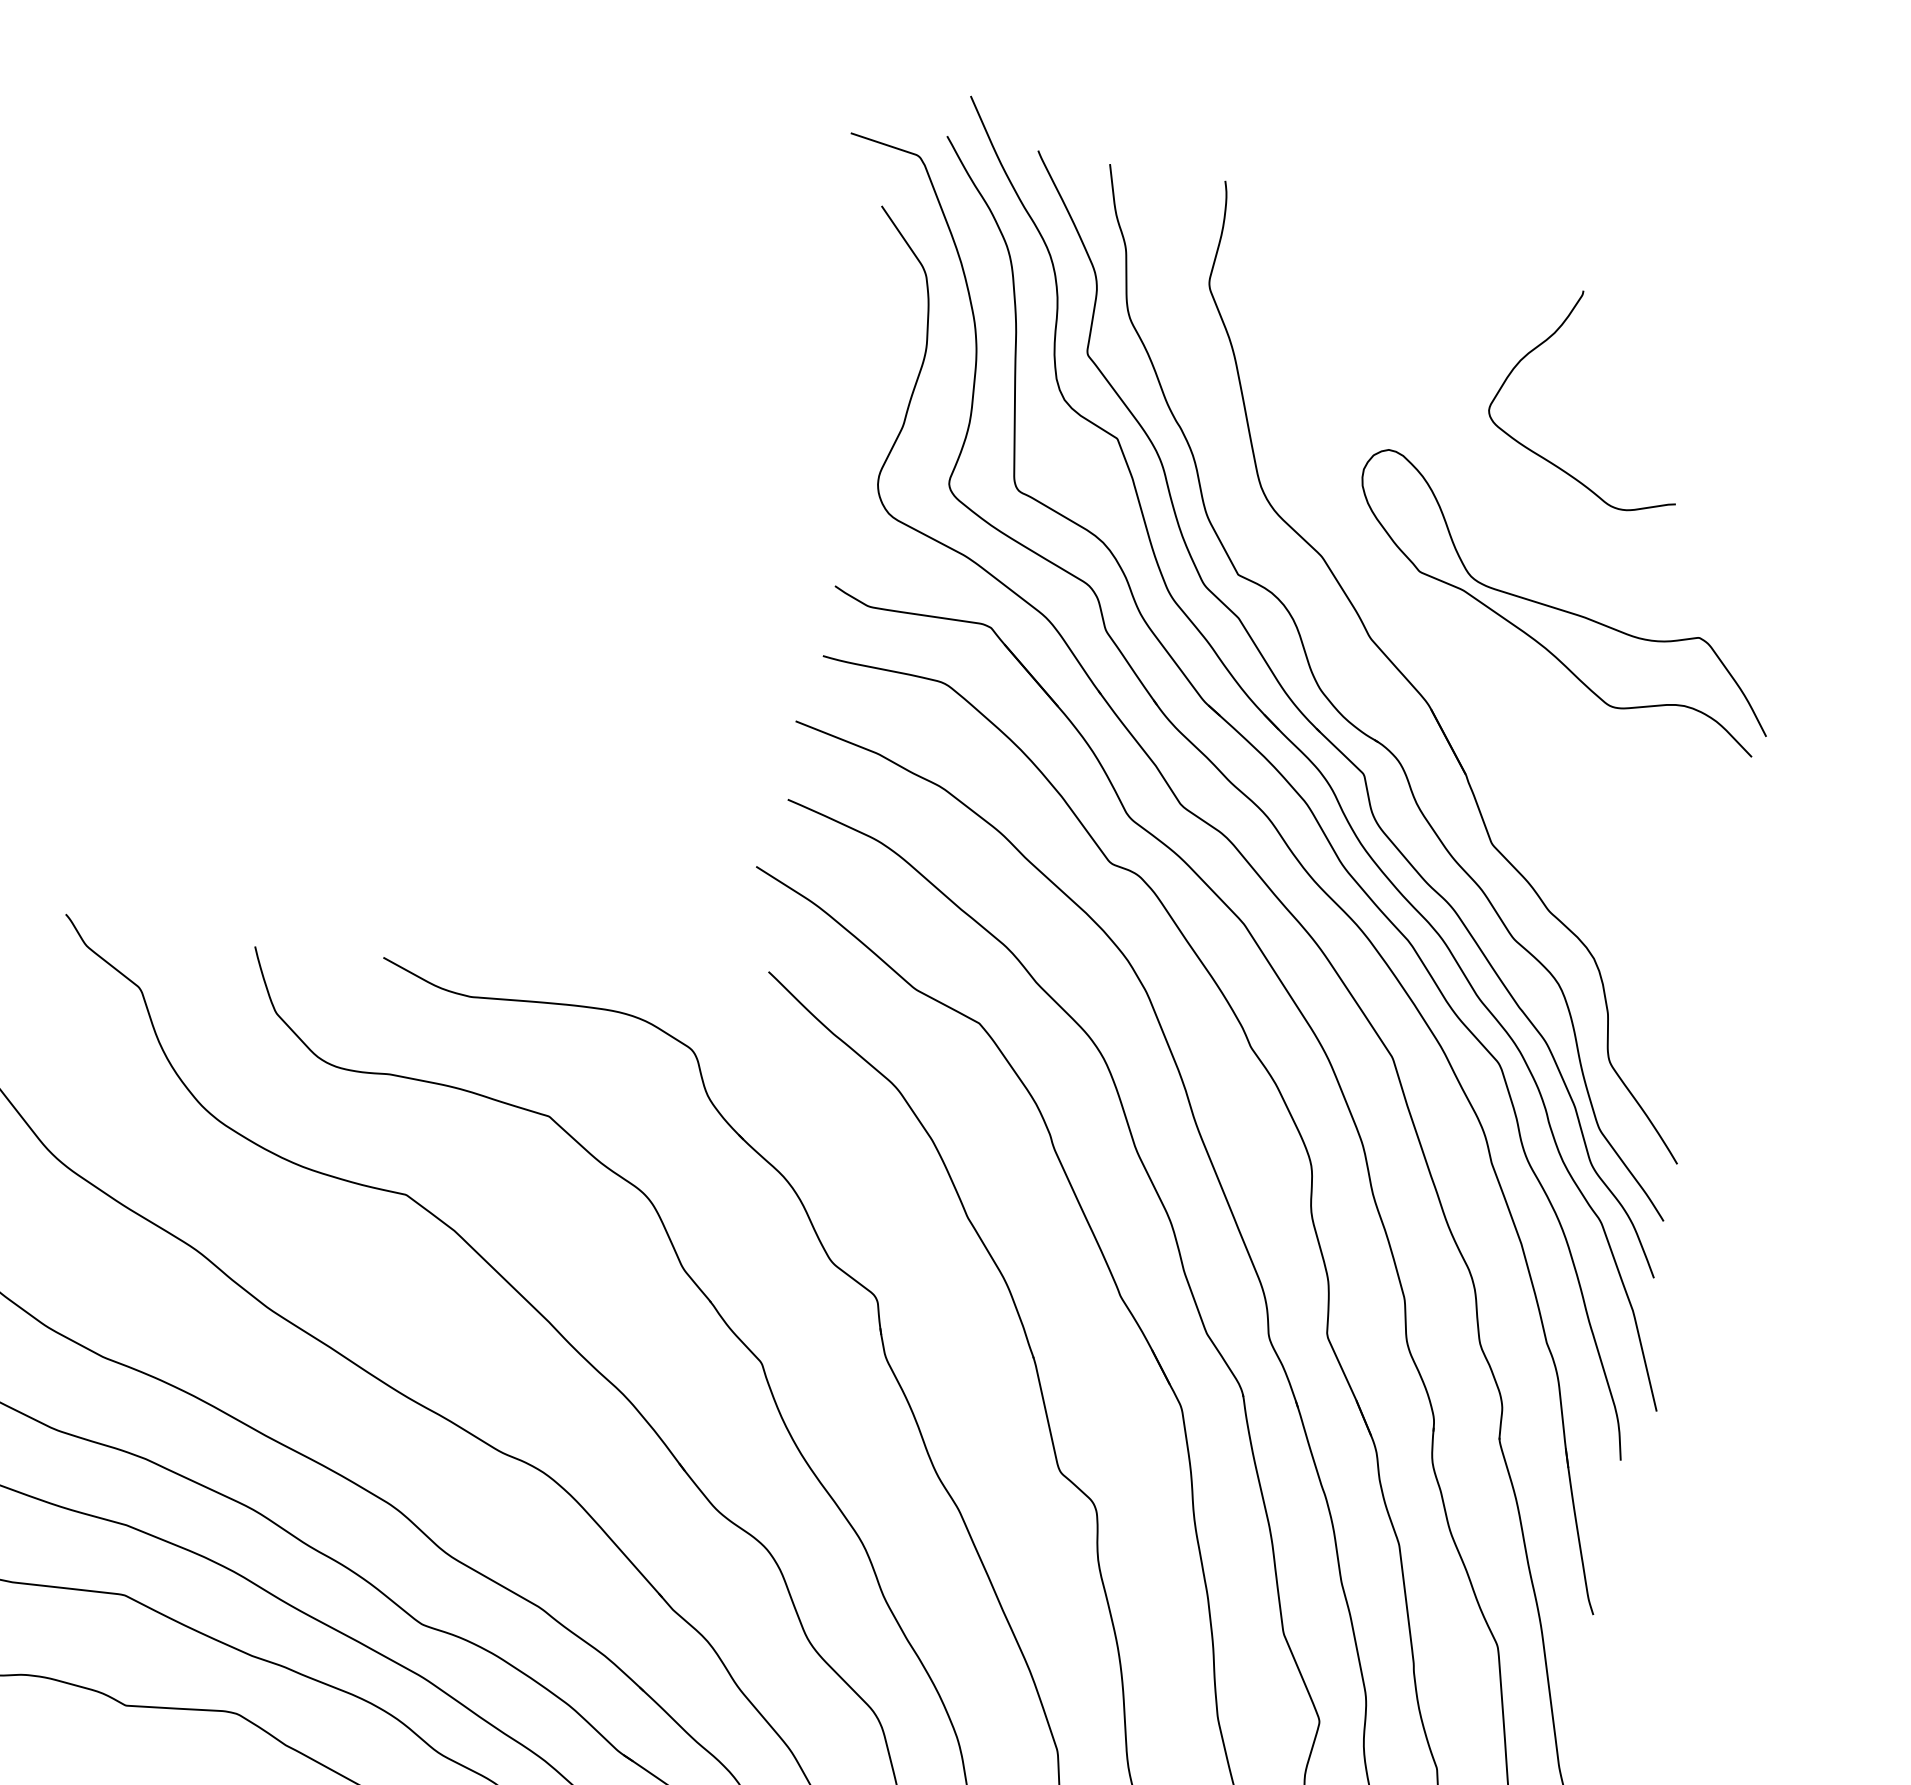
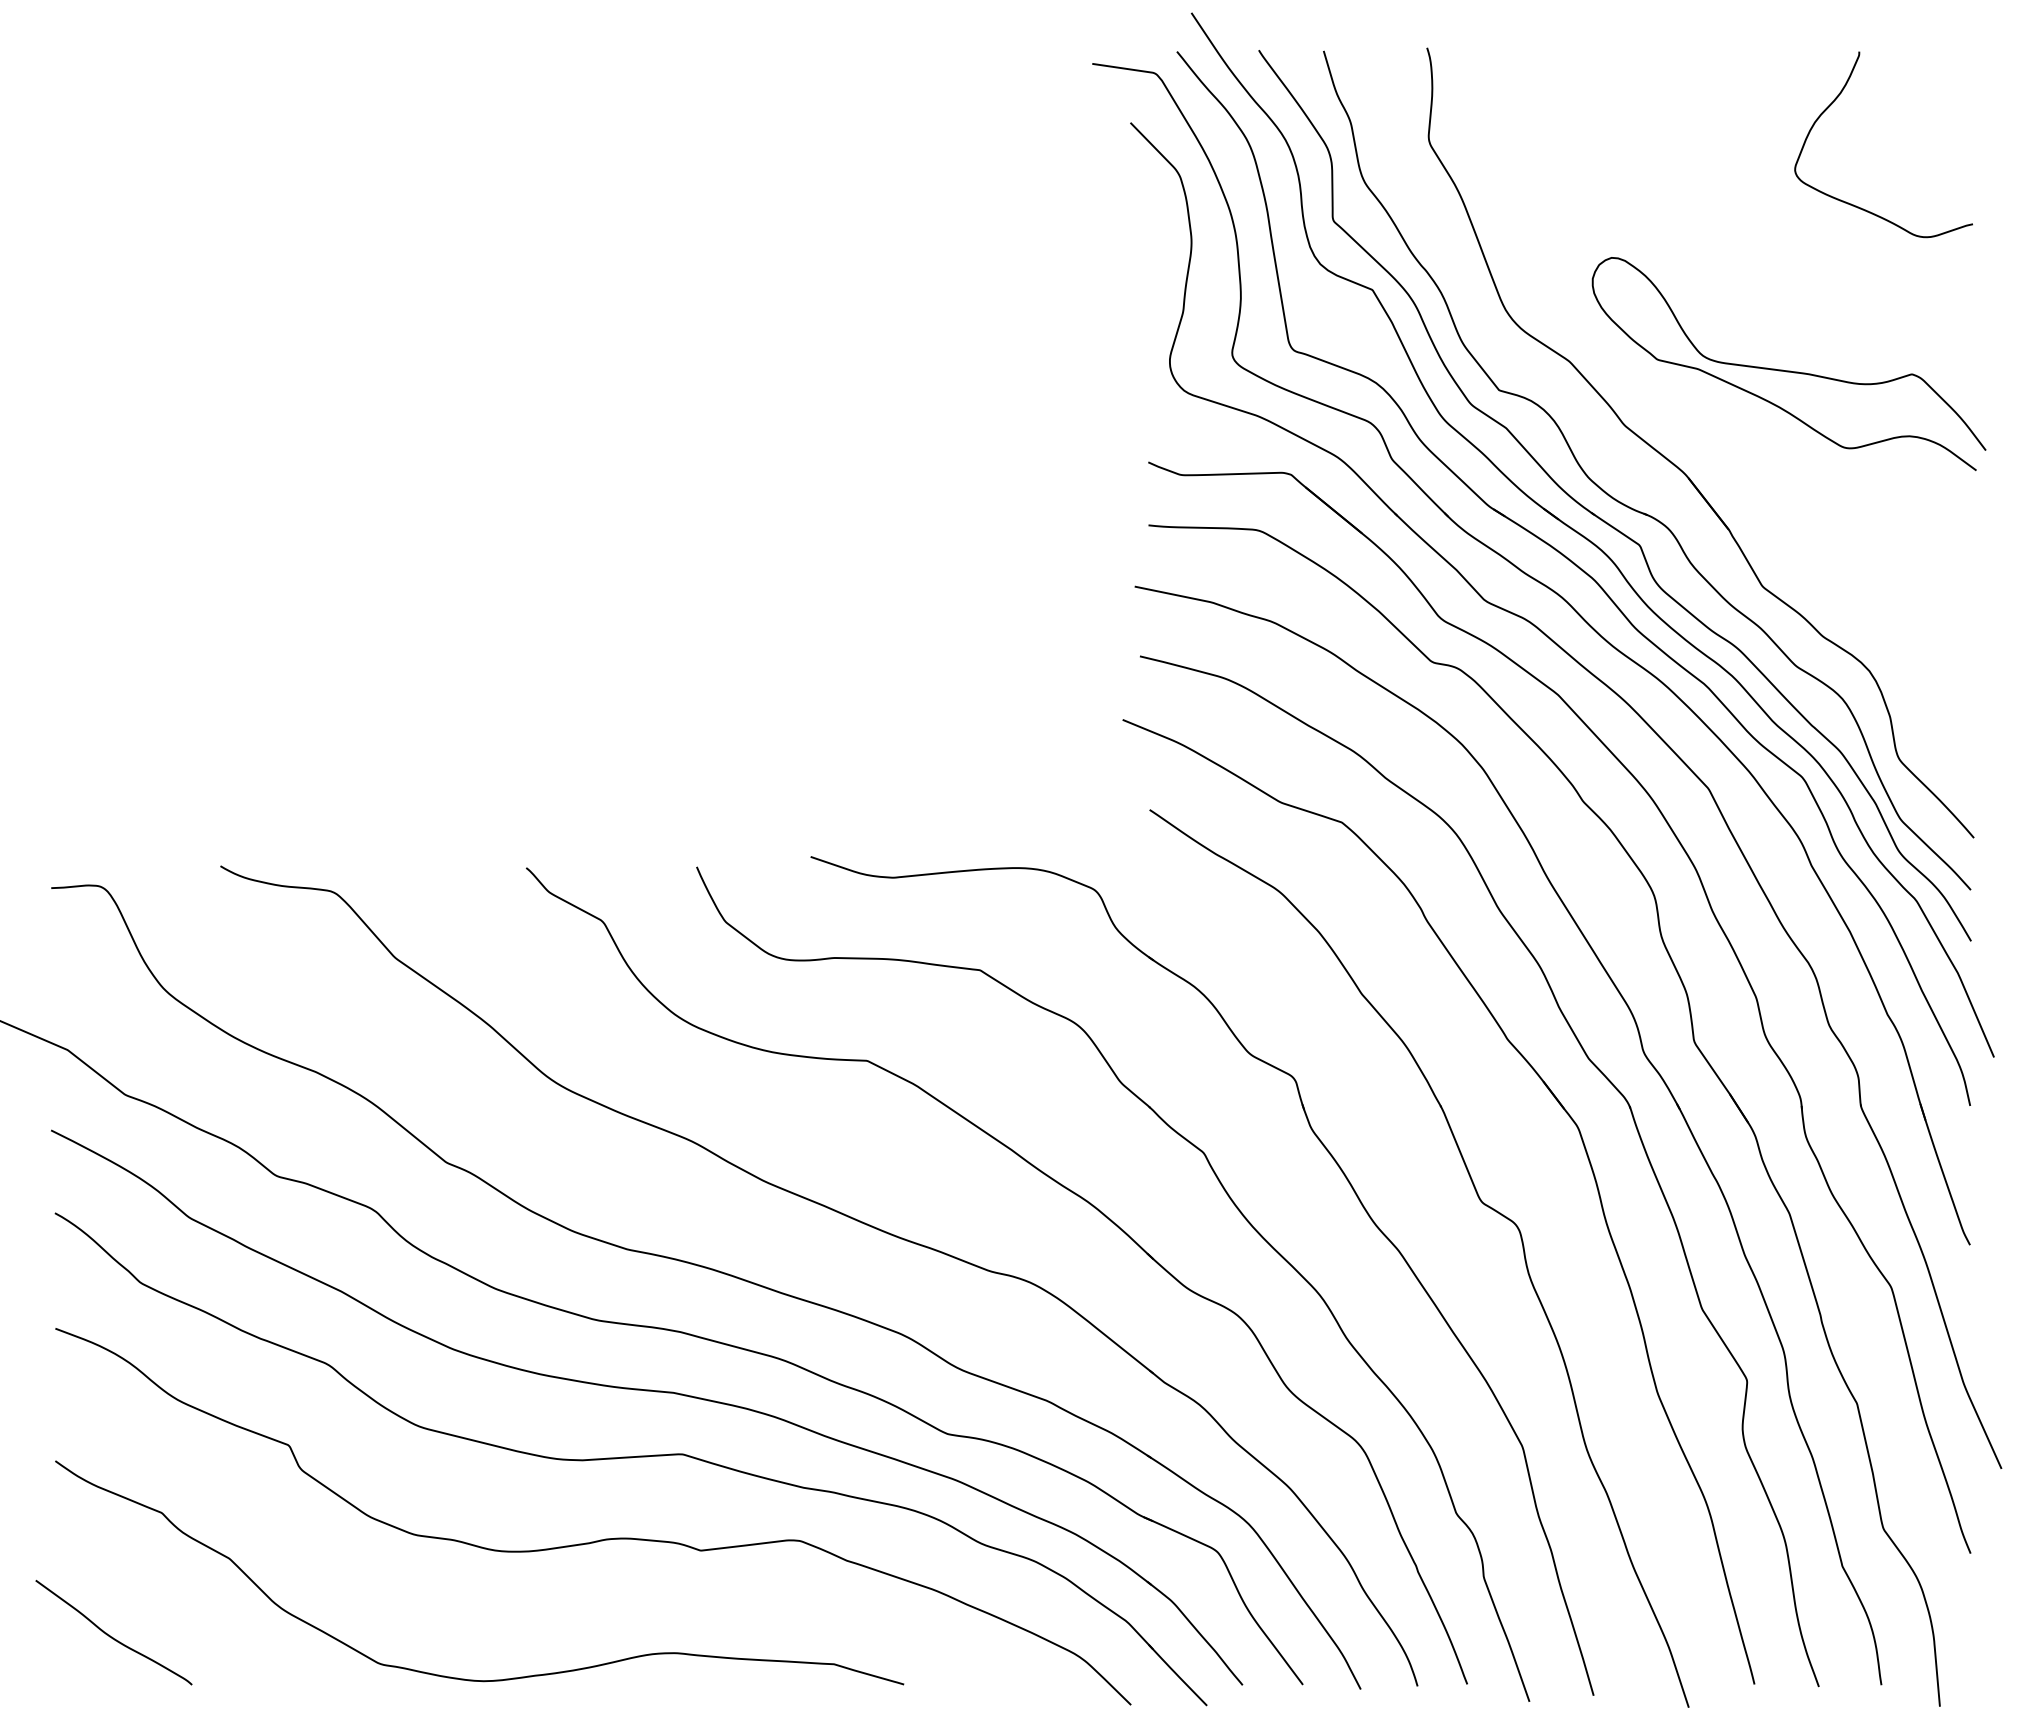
curve: (1543, 344) -> (1832, 104), moved

